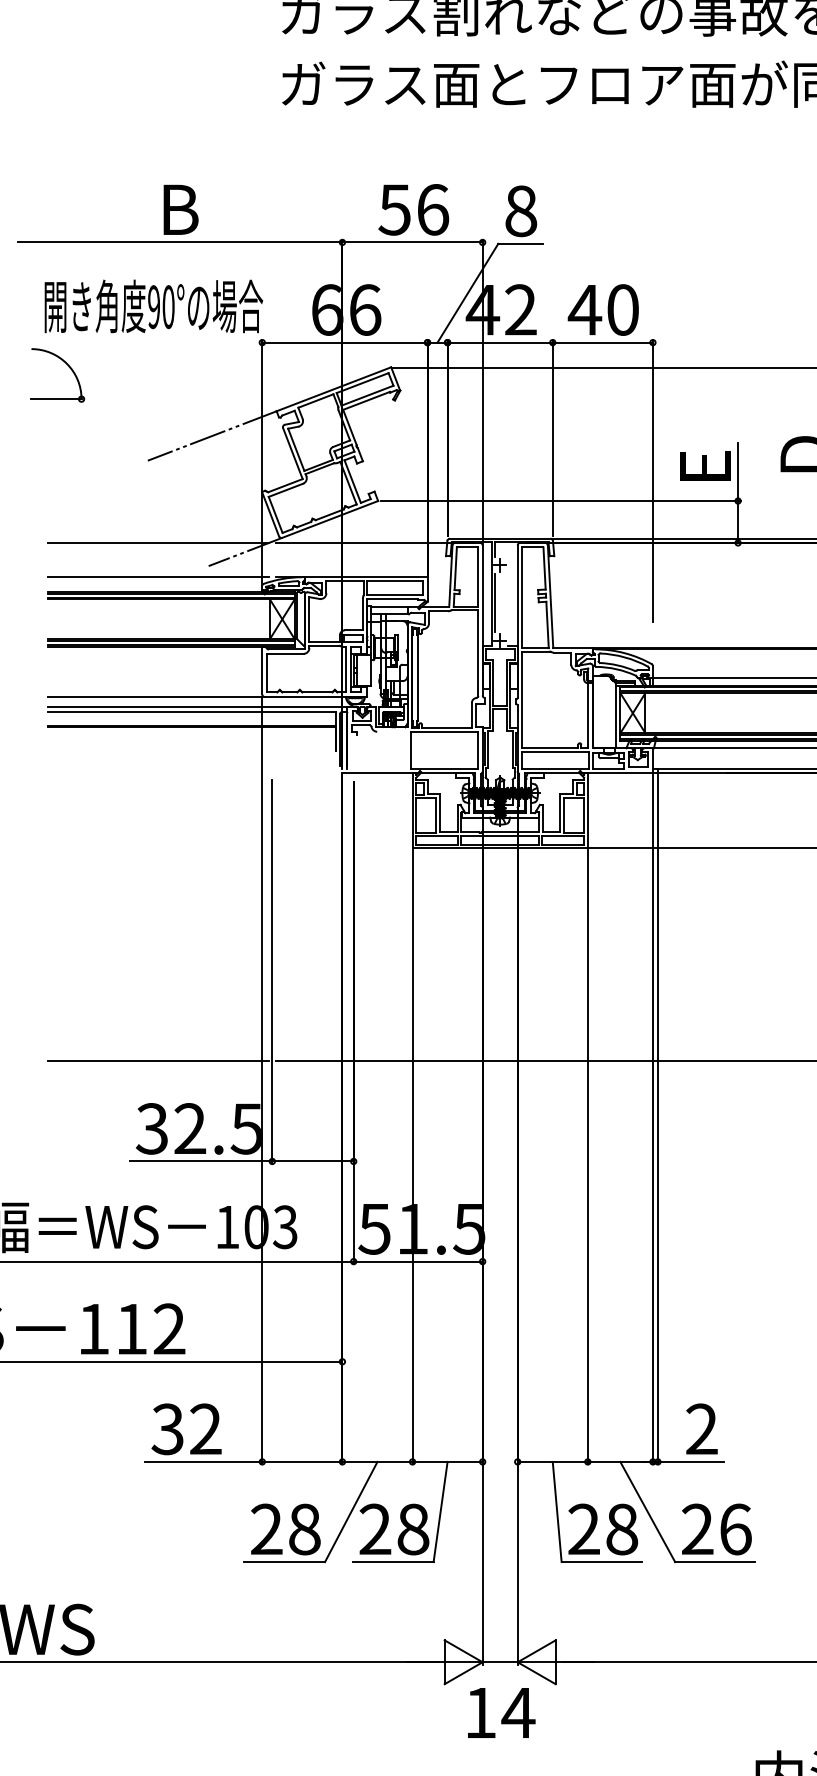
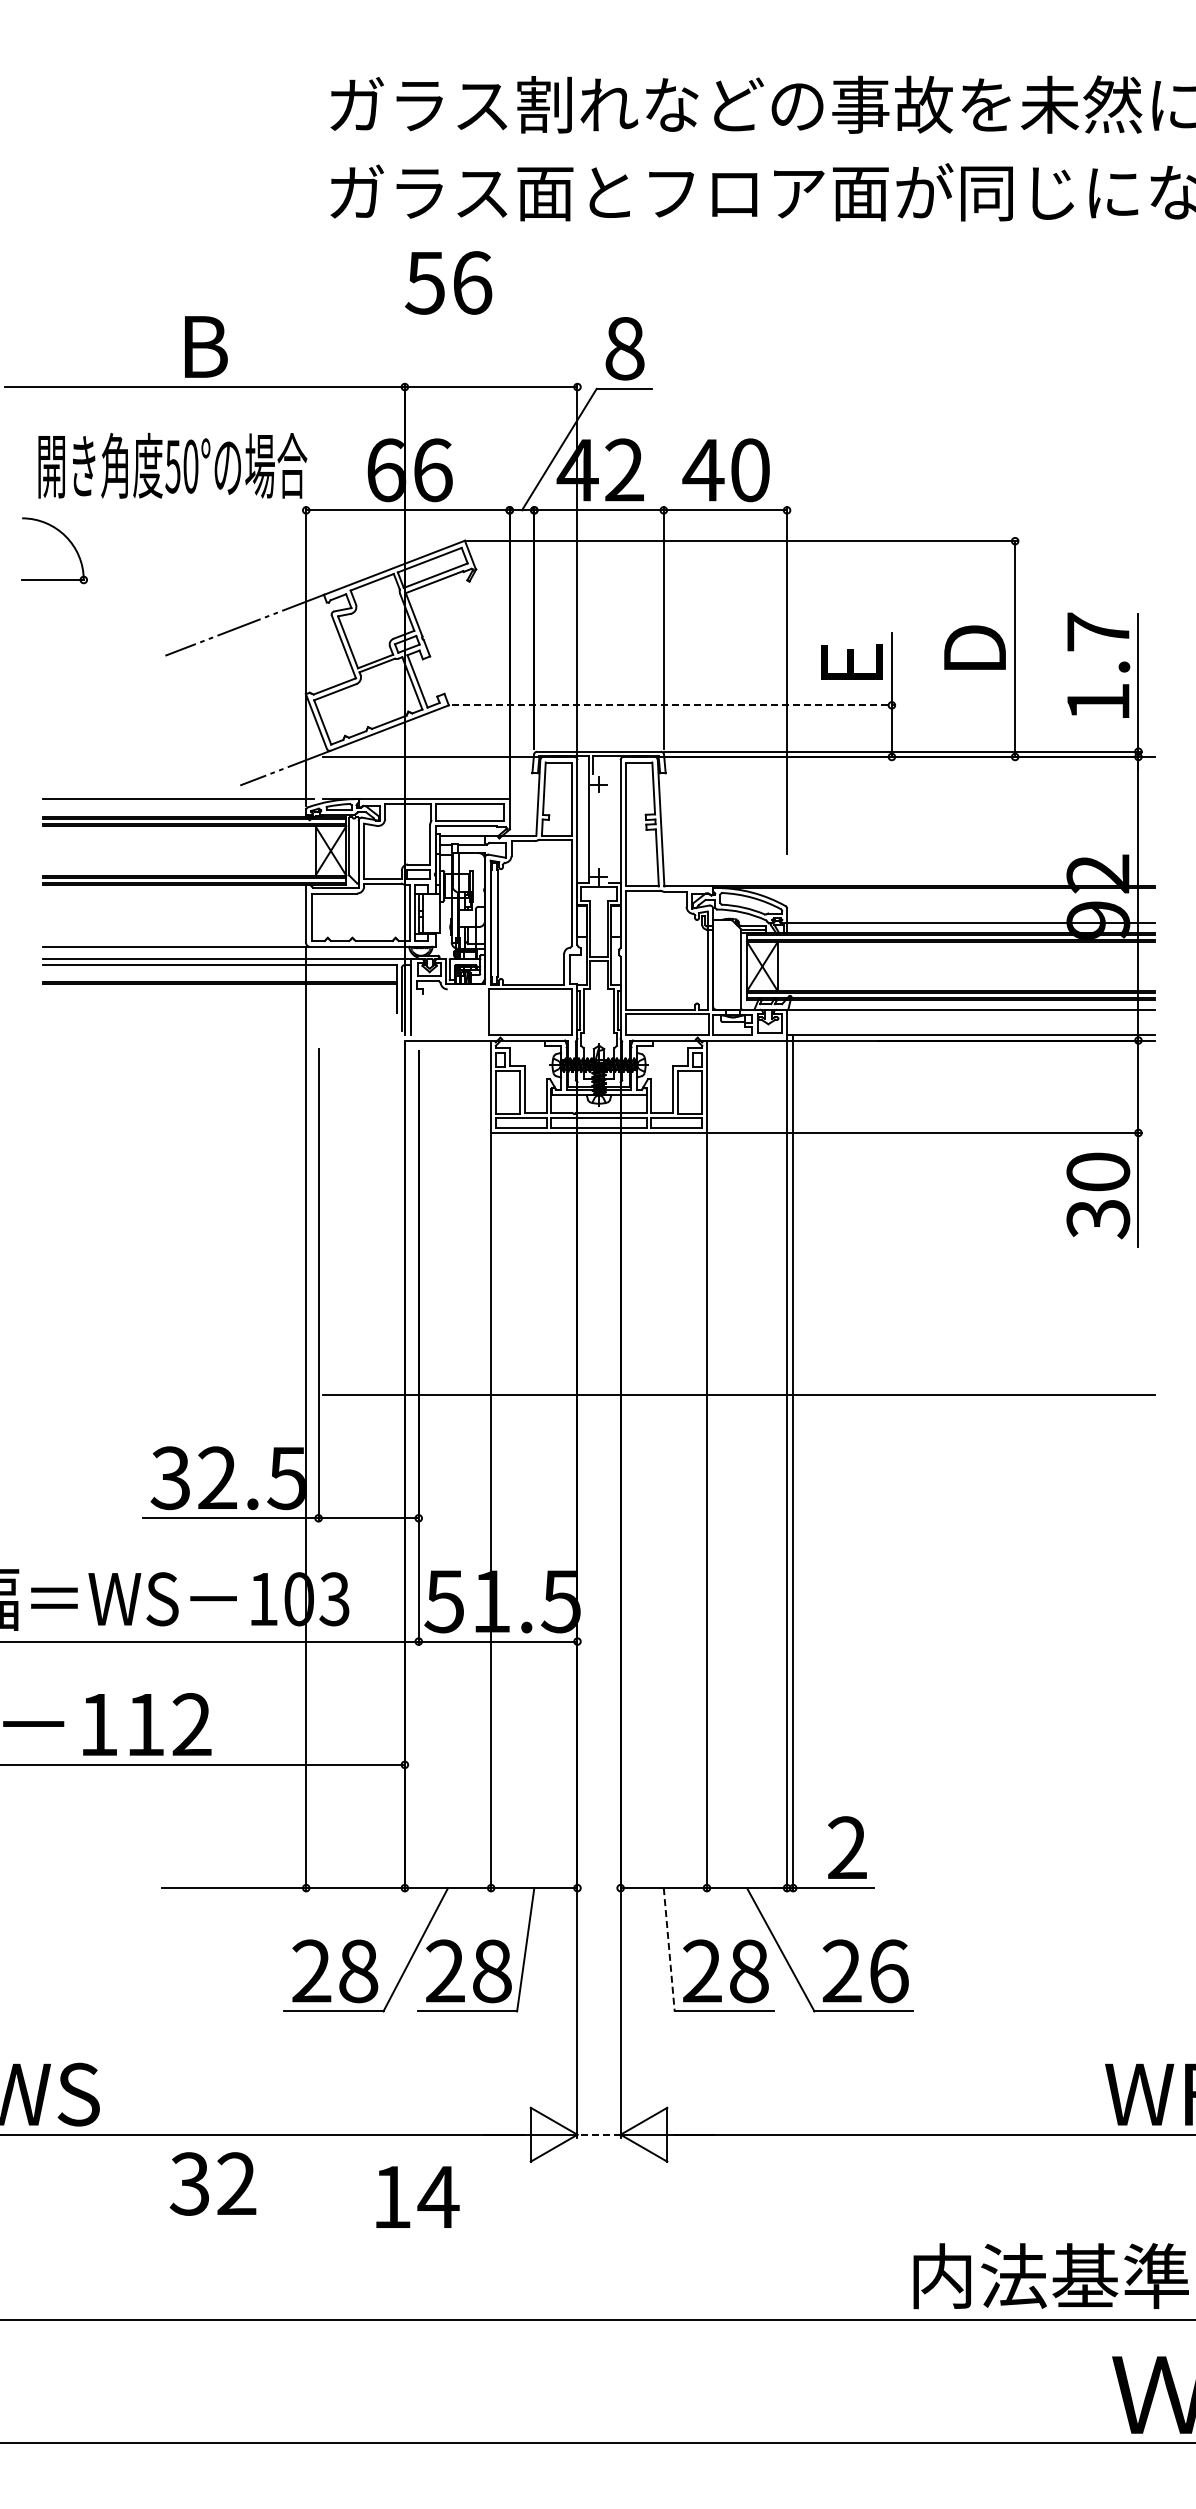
text: (413, 209) -> (448, 282), moved
text: (153, 306) -> (172, 466), 90° -> 50°
line: (561, 501) -> (674, 705), solid -> dashed
line: (157, 542) -> (177, 756), removed
line: (495, 602) -> (593, 830), removed
line: (157, 1060) -> (177, 1394), removed
text: (186, 1428) -> (212, 2183), moved
line: (557, 1511) -> (669, 1949), solid -> dashed
line: (500, 1662) -> (599, 2134), solid -> dashed
text: (501, 1712) -> (417, 2196), moved

